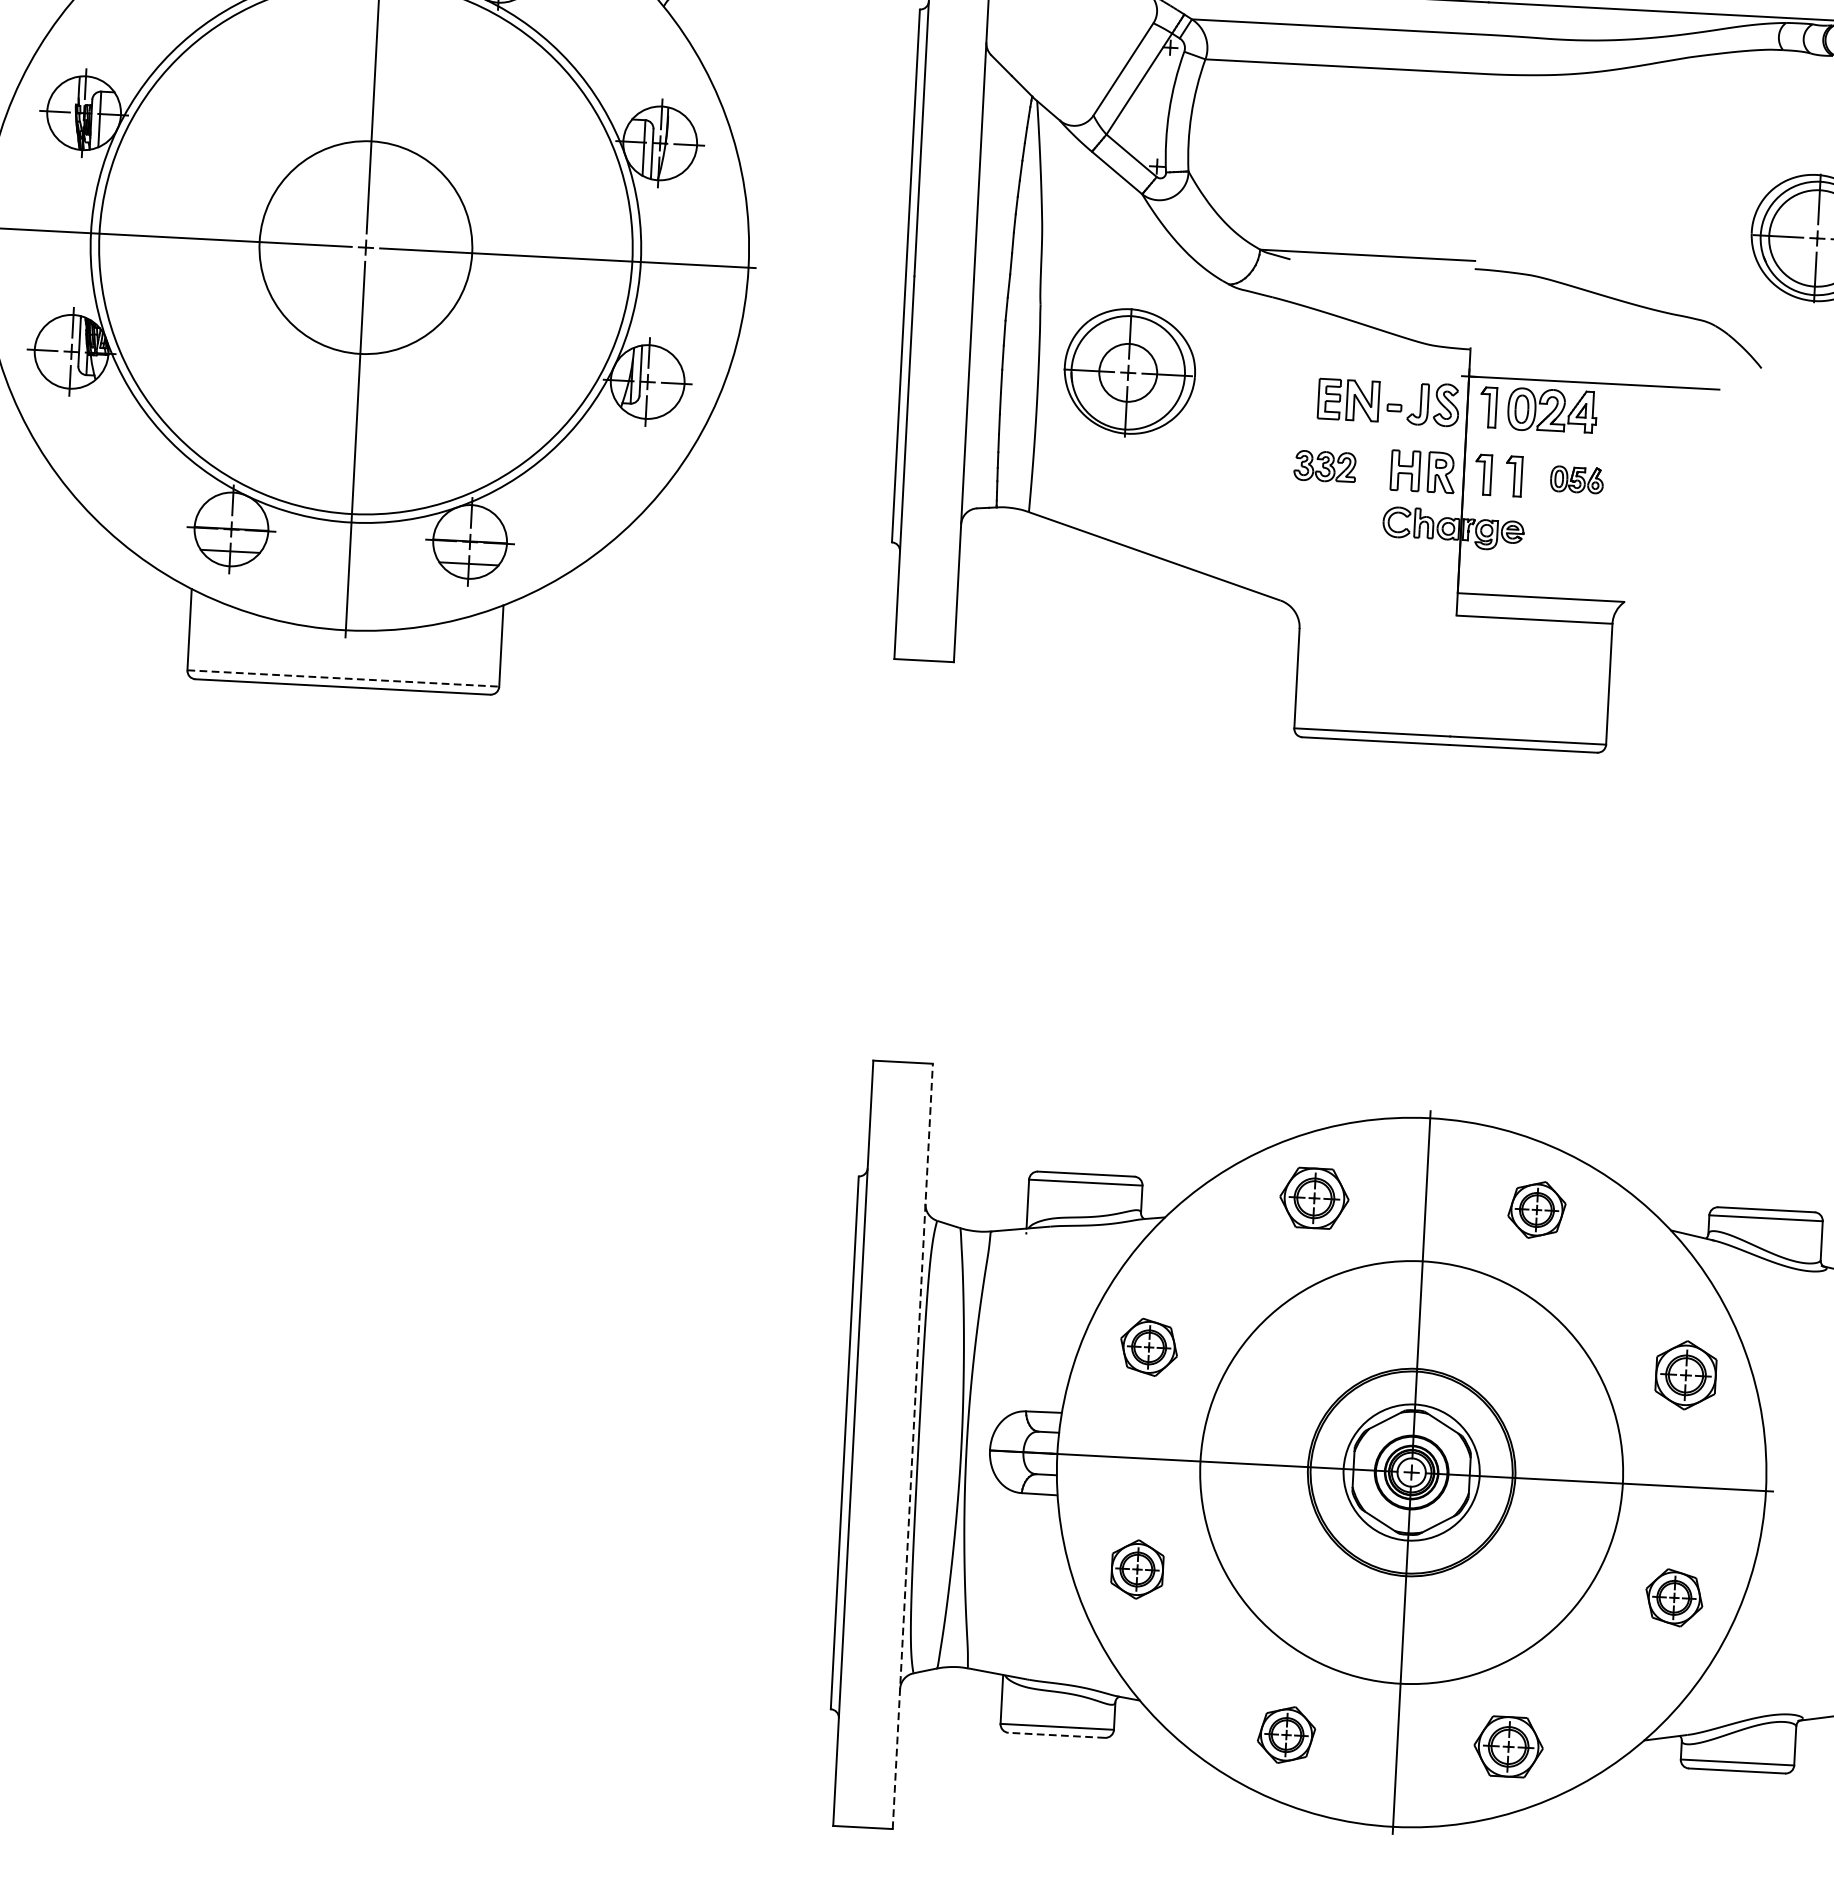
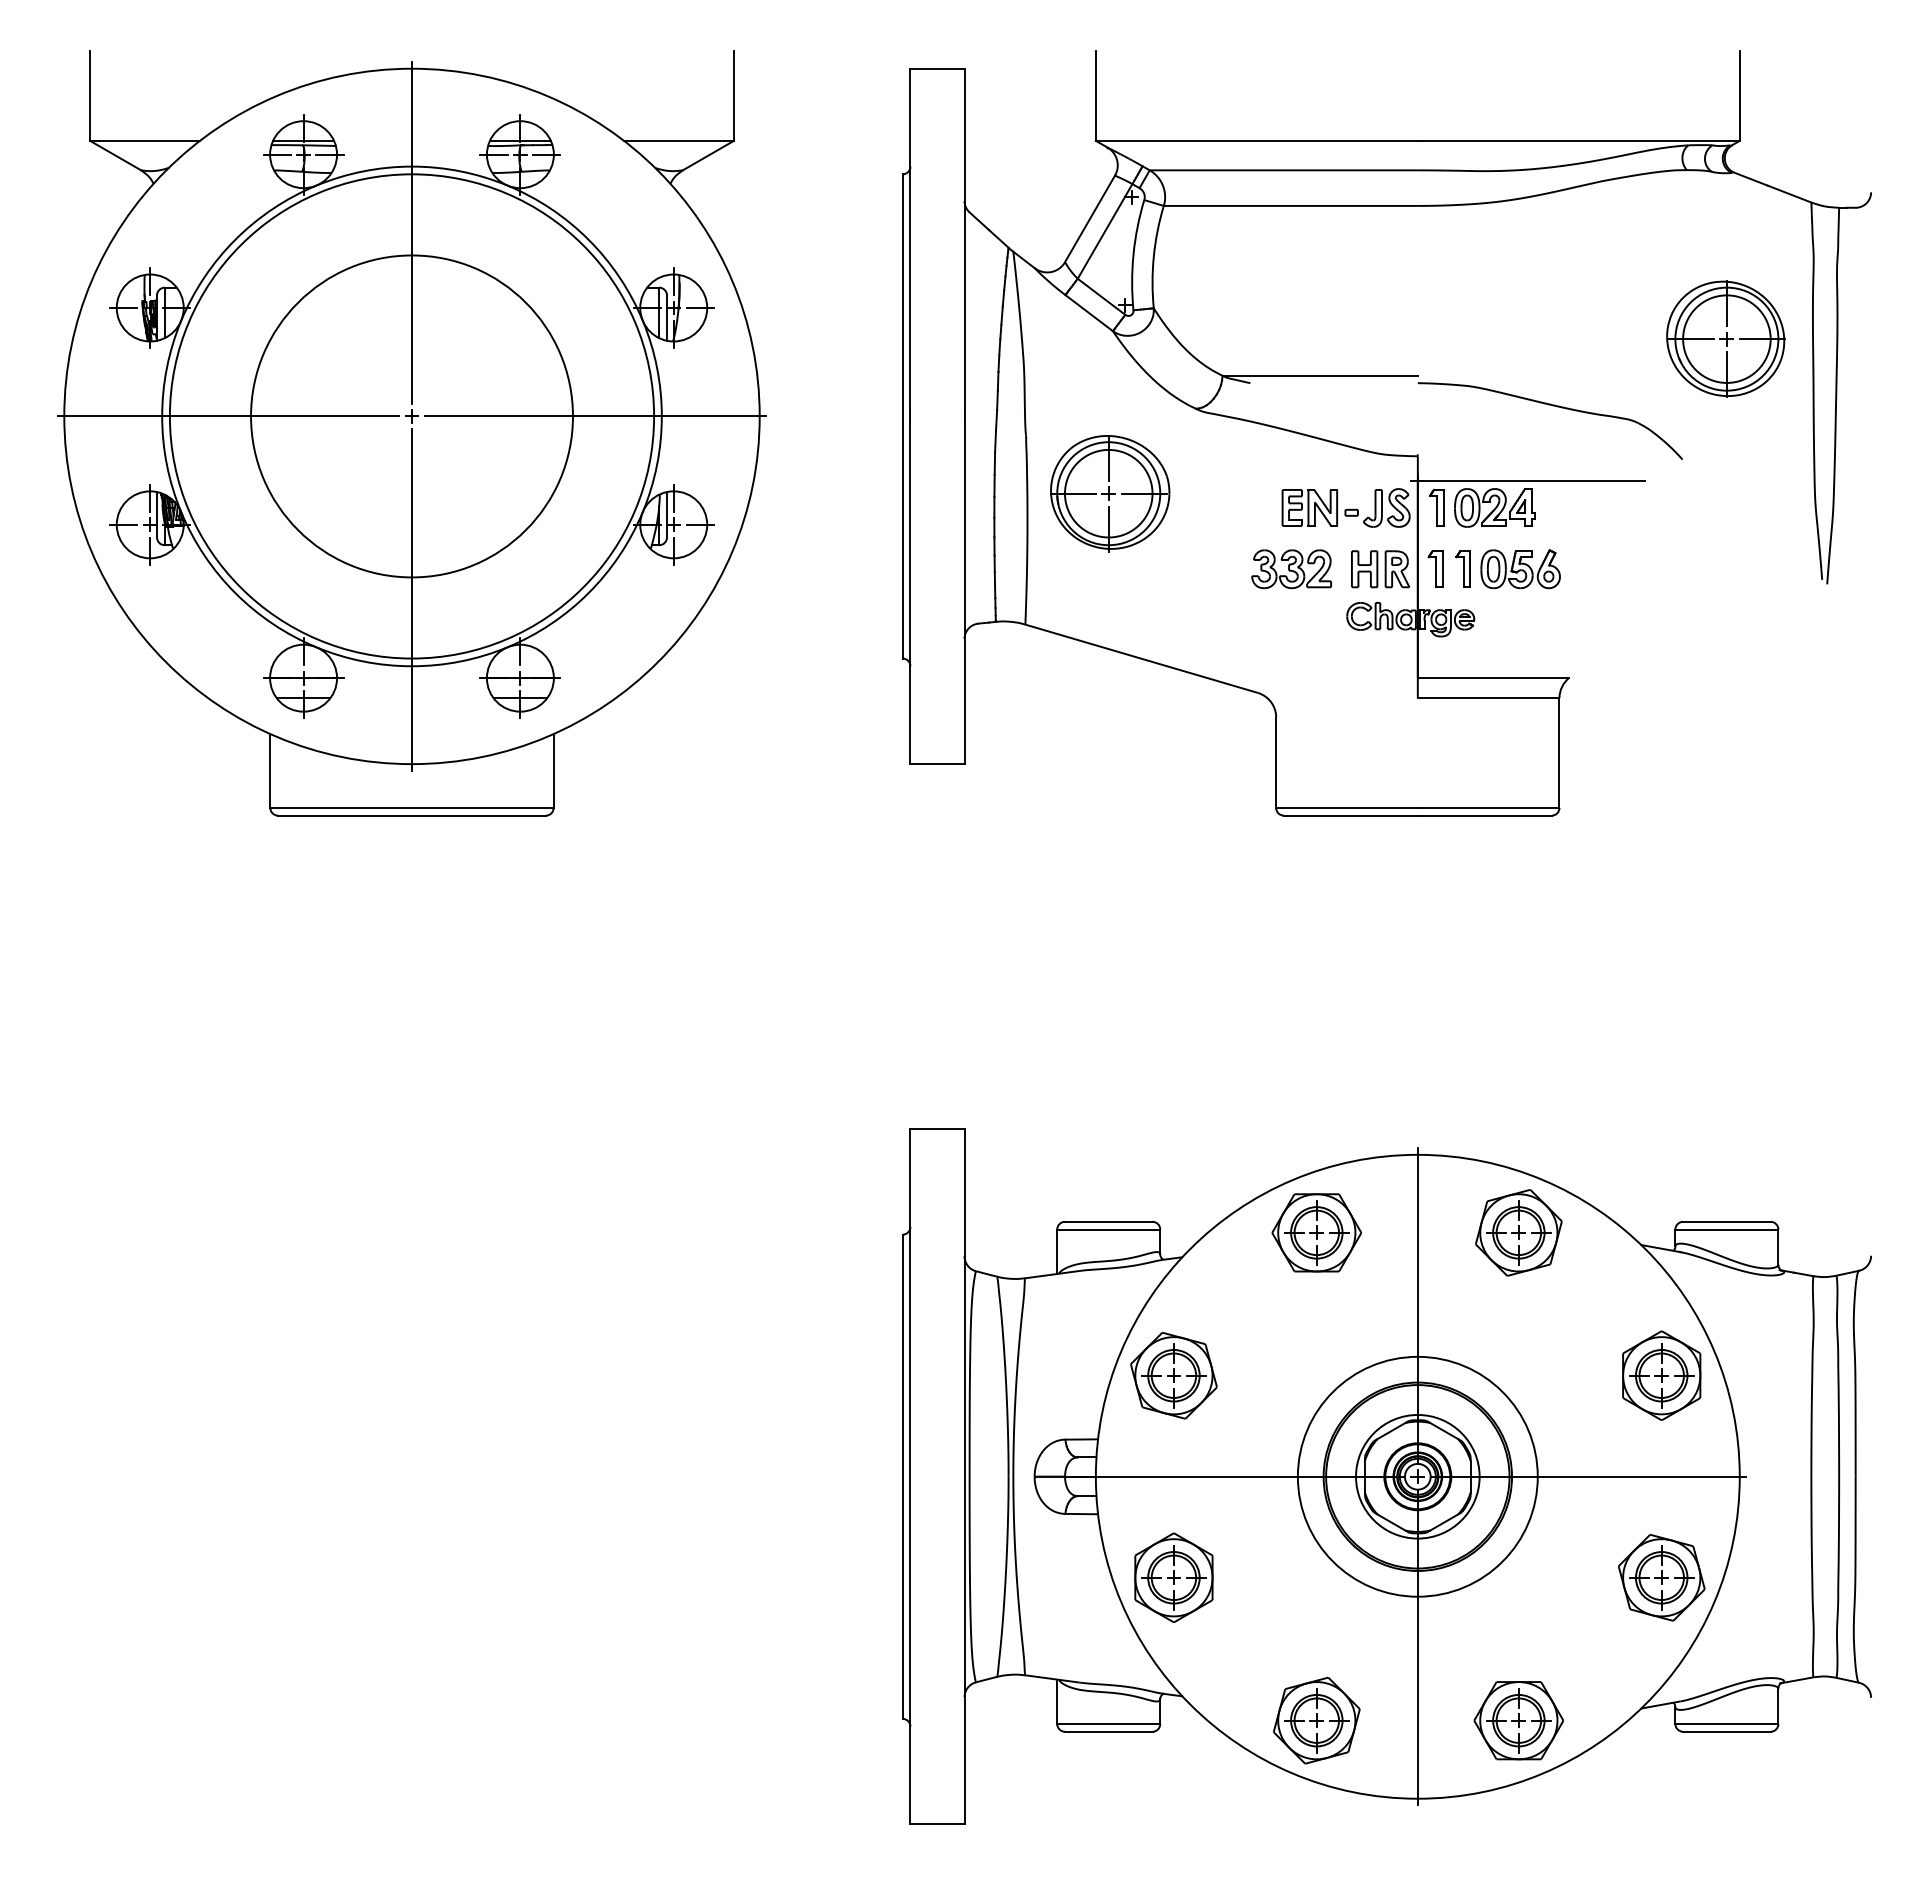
circle: (365, 247) -> (411, 416), size x1.67
circle: (1127, 372) -> (1108, 493), size x1.67
part: (1324, 466) -> (1291, 569), size x1.43
part: (1576, 480) -> (1520, 569), size x1.67
line: (343, 678) -> (412, 807), dashed -> solid
part: (1314, 1197) -> (1316, 1232), size x1.43
part: (1536, 1209) -> (1518, 1232), size x1.67
part: (1148, 1347) -> (1173, 1375), size x1.67
part: (1685, 1375) -> (1661, 1375), size x1.43
line: (912, 1446) -> (964, 1476), dashed -> solid
circle: (1411, 1472) -> (1417, 1476), size x0.62
part: (1136, 1569) -> (1173, 1577), size x1.67
part: (1674, 1597) -> (1661, 1577), size x1.67
part: (1286, 1734) -> (1316, 1720), size x1.67
line: (1056, 1735) -> (1108, 1731), dashed -> solid
part: (1508, 1746) -> (1518, 1720), size x1.43

